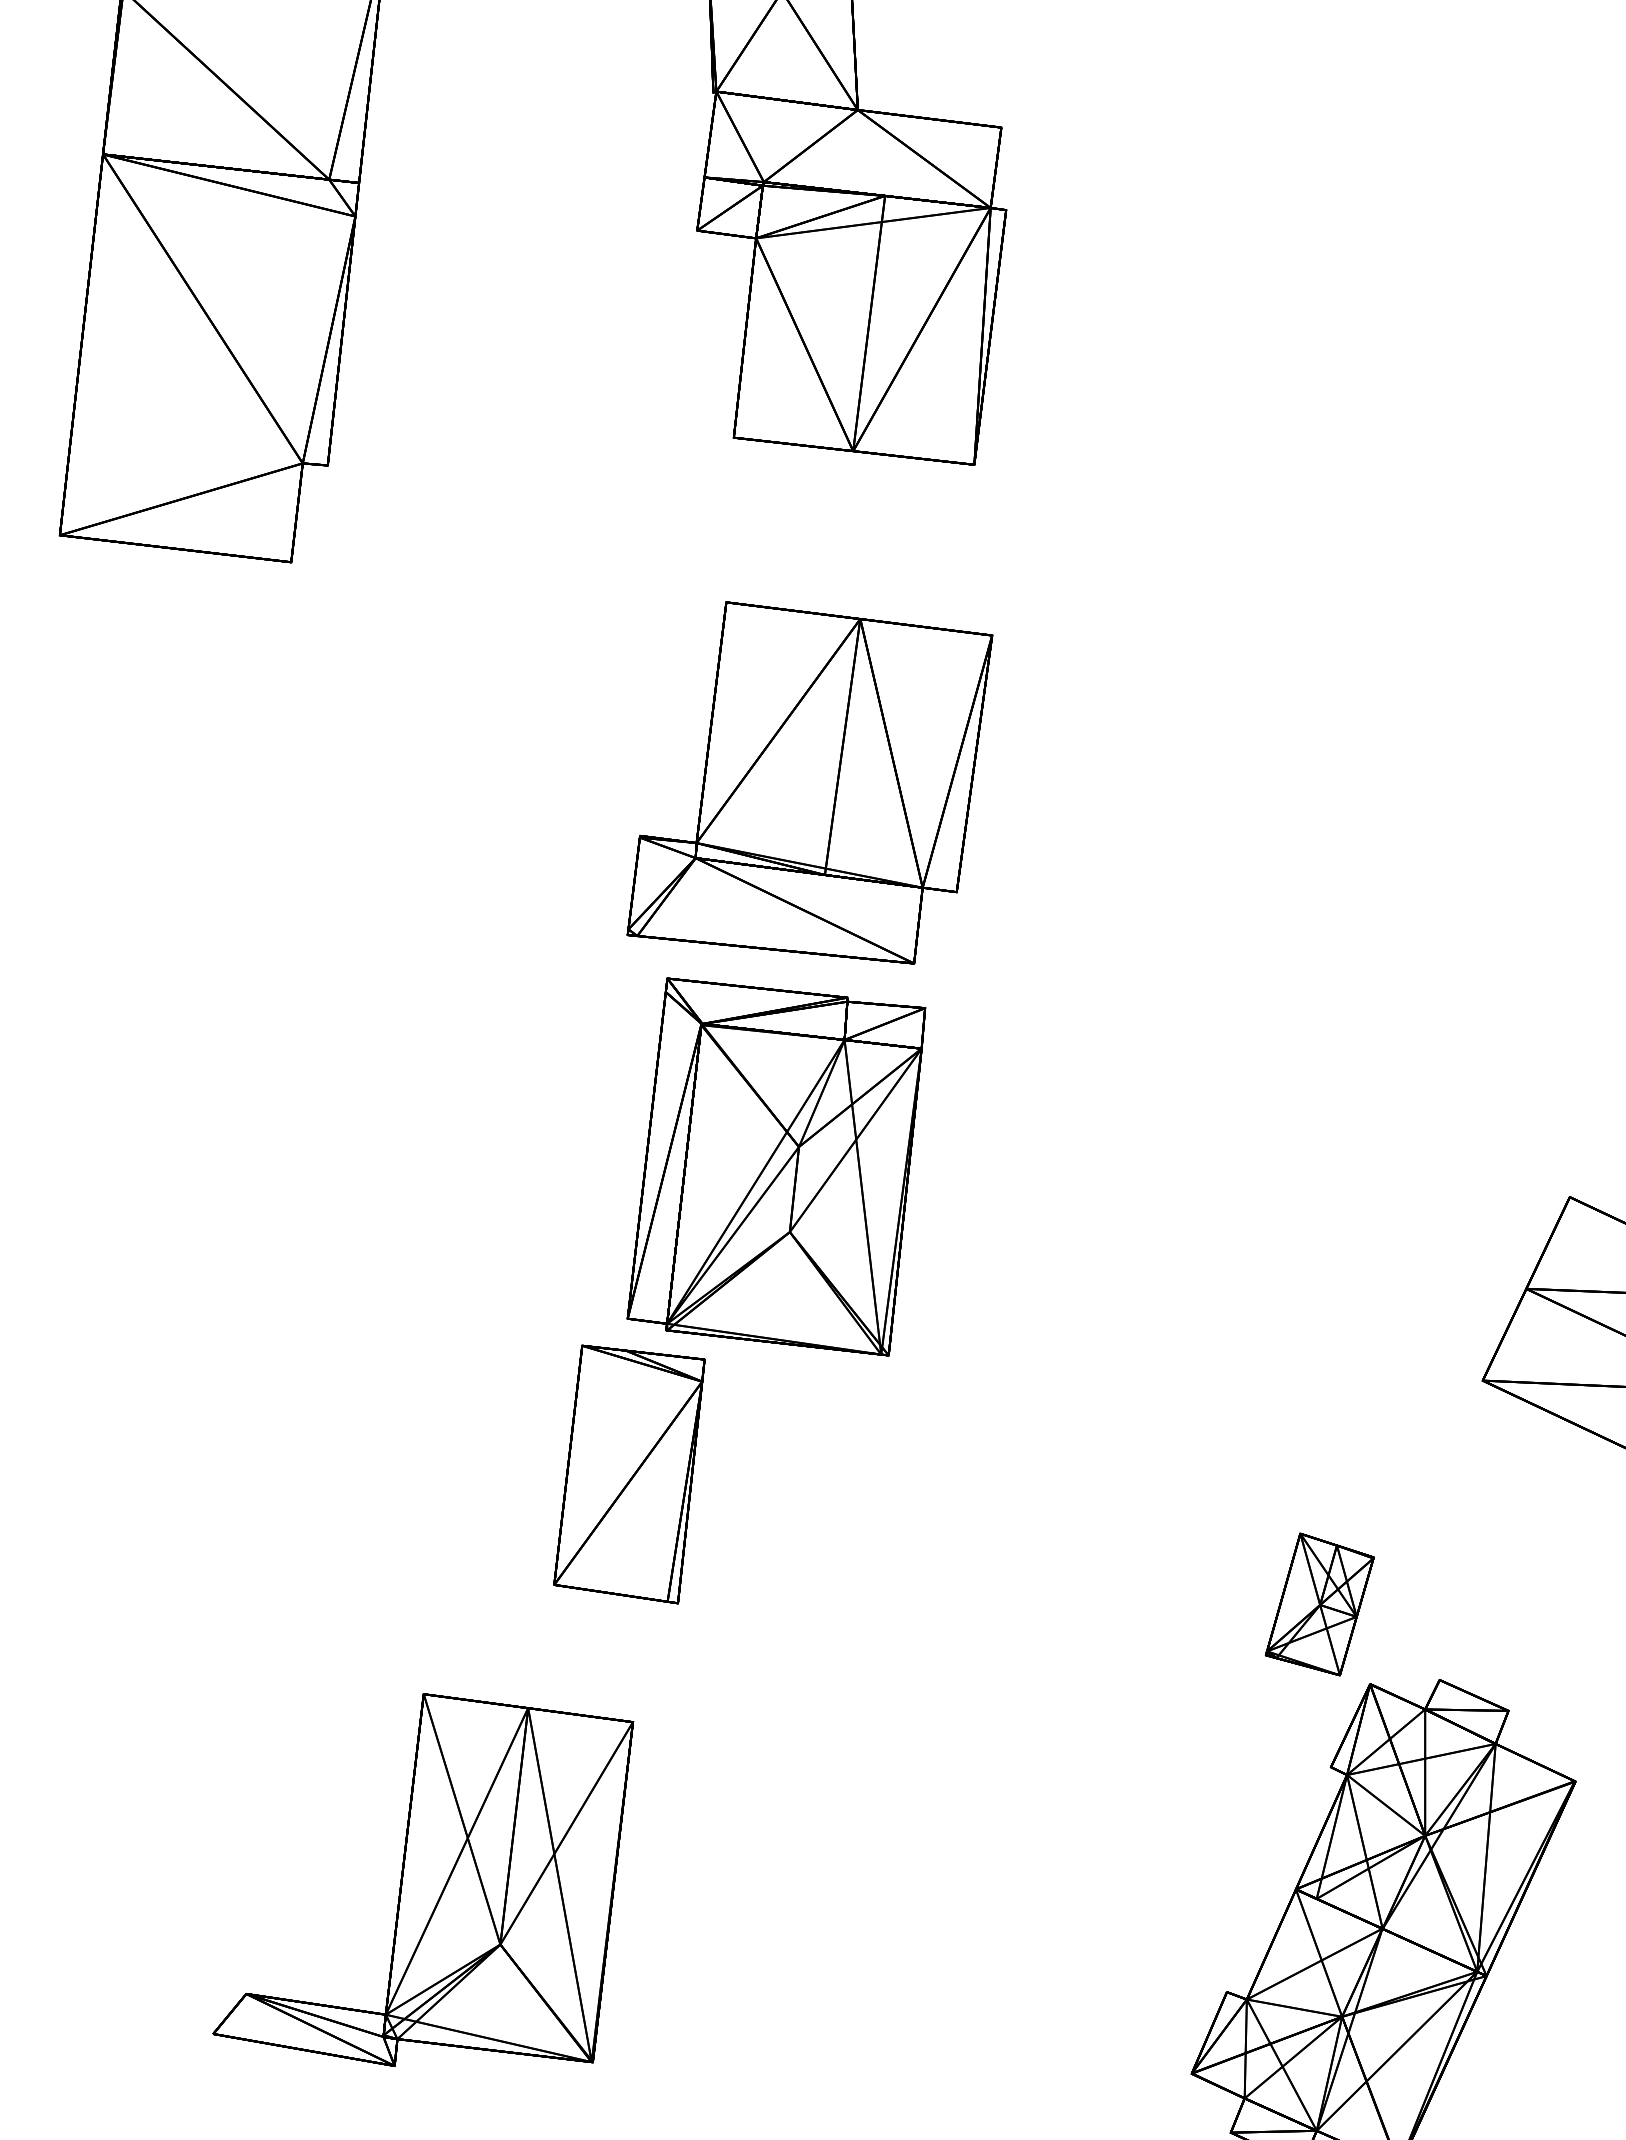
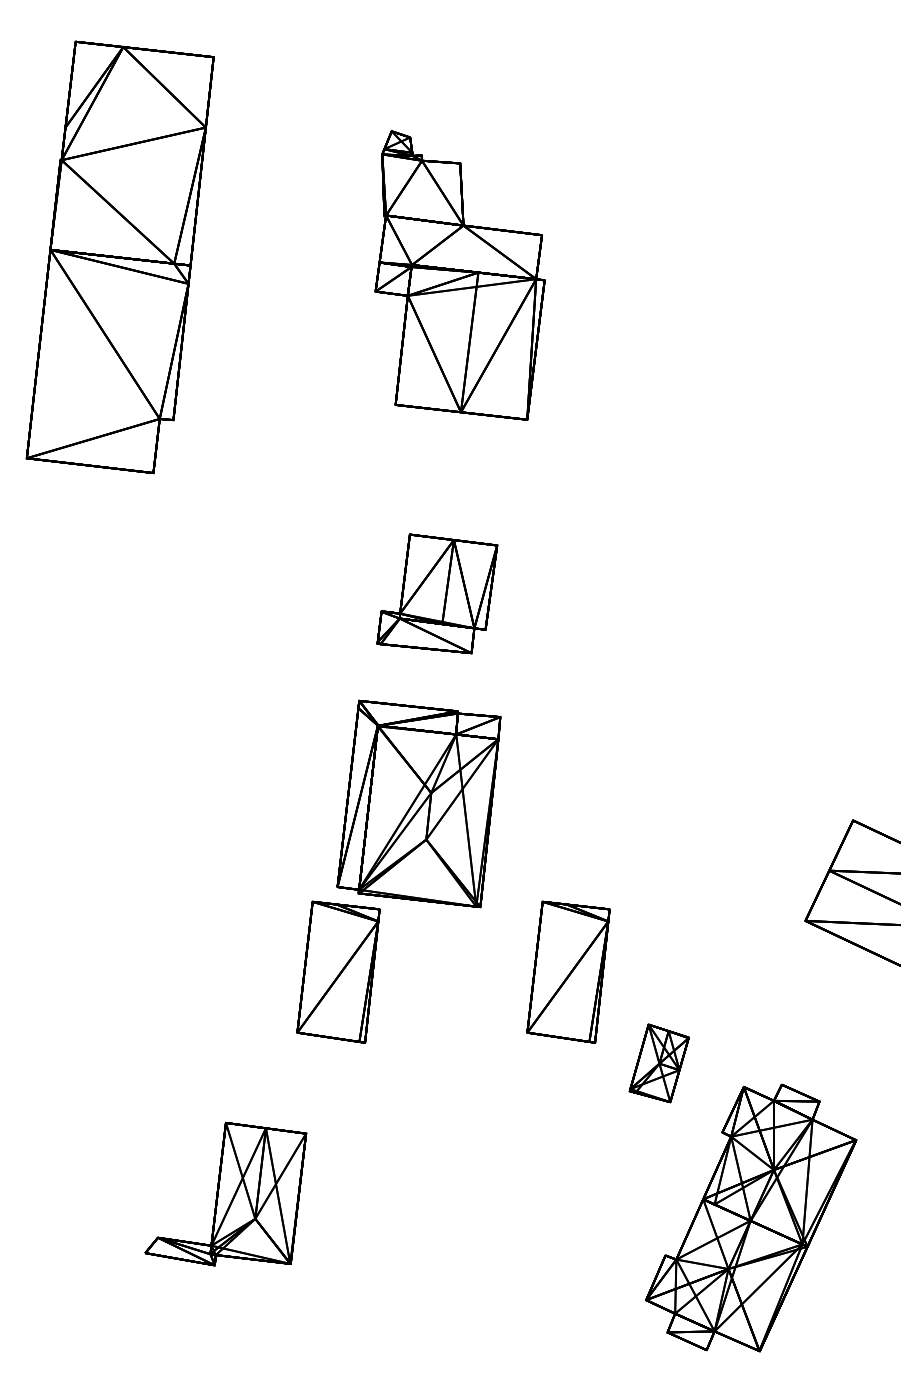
part: (810, 782) -> (437, 593), size x0.6
part: (1049, 1473) -> (568, 971), added
part: (1318, 1604) -> (658, 1063), moved
part: (422, 1878) -> (225, 1193), size x0.7

